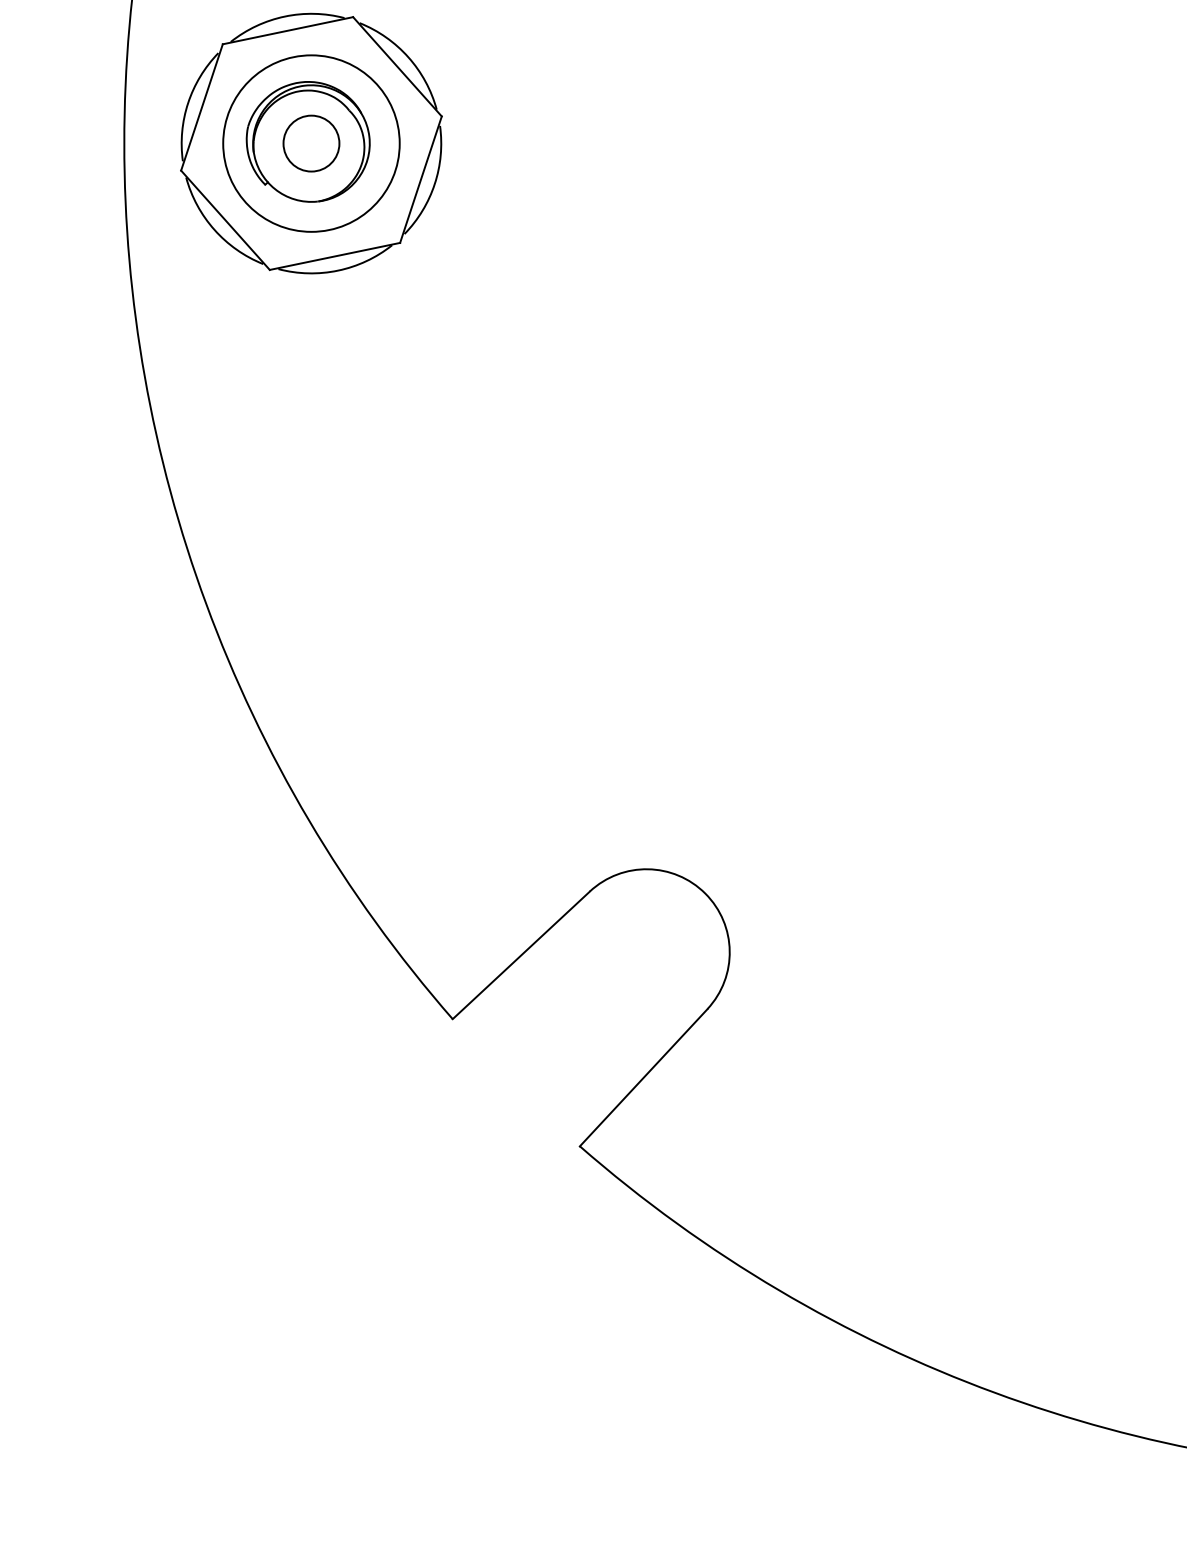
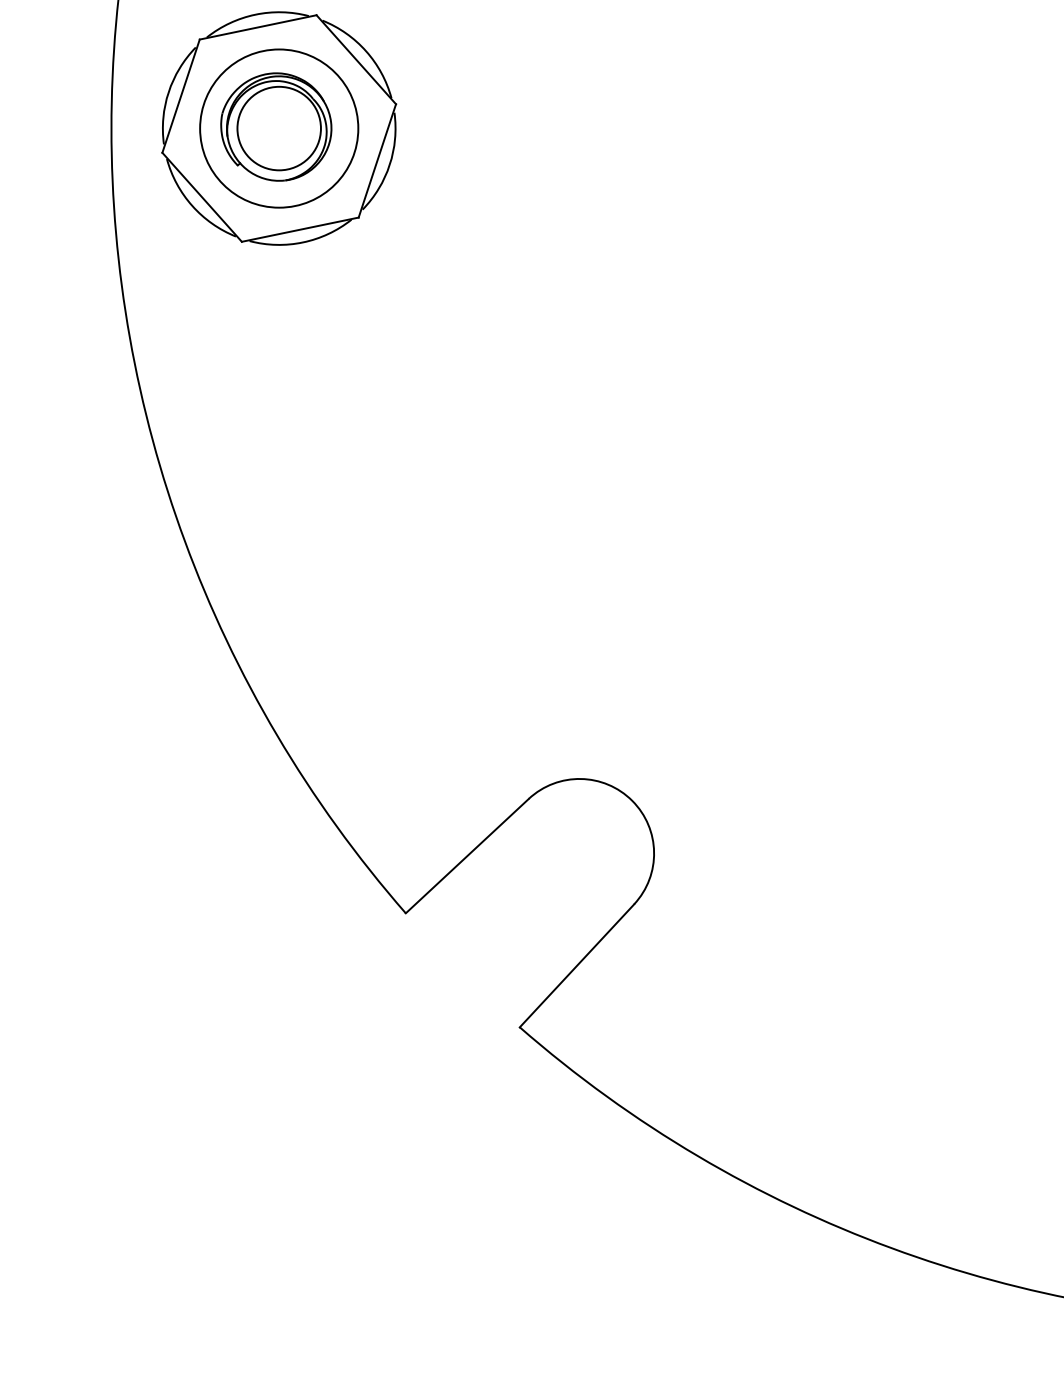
circle: (311, 143) -> (279, 128), size x1.67

